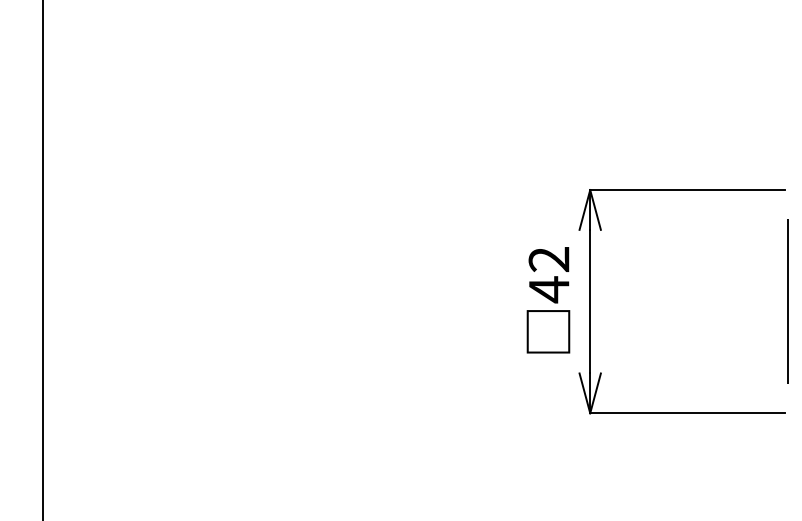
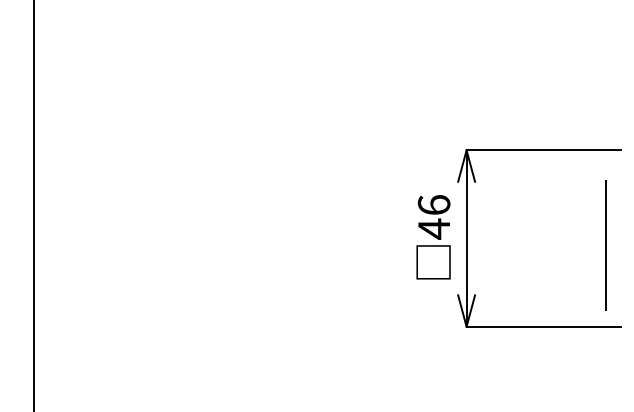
text: (549, 259) -> (434, 205), 42 -> 46
line: (787, 301) -> (605, 245), moved

